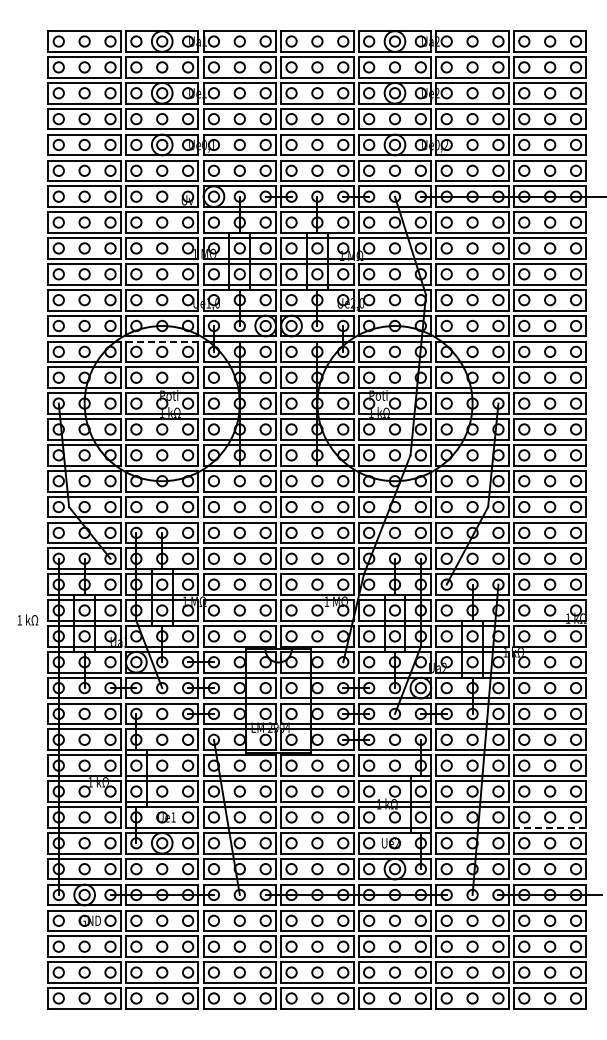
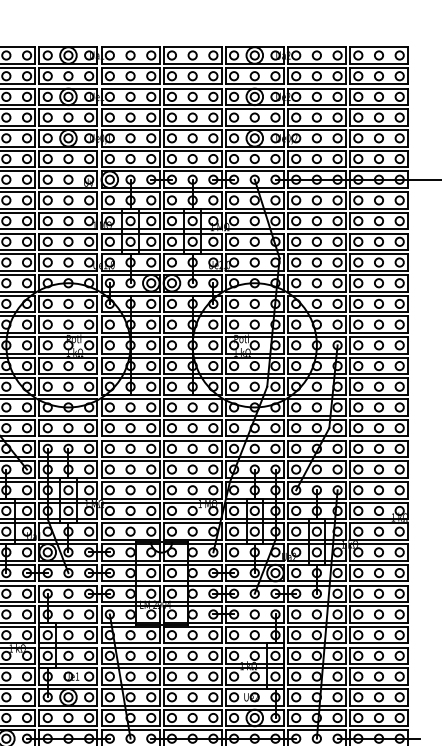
line: (162, 341) -> (68, 295), dashed -> solid
line: (549, 827) -> (378, 684), dashed -> solid

